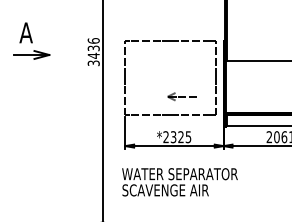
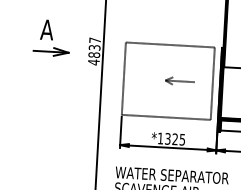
part: (31, 40) -> (51, 37), moved
text: (93, 52) -> (94, 51), 3436 -> 4837
part: (181, 96) -> (178, 81), moved
text: (165, 136) -> (160, 137), *2325 -> *1325

